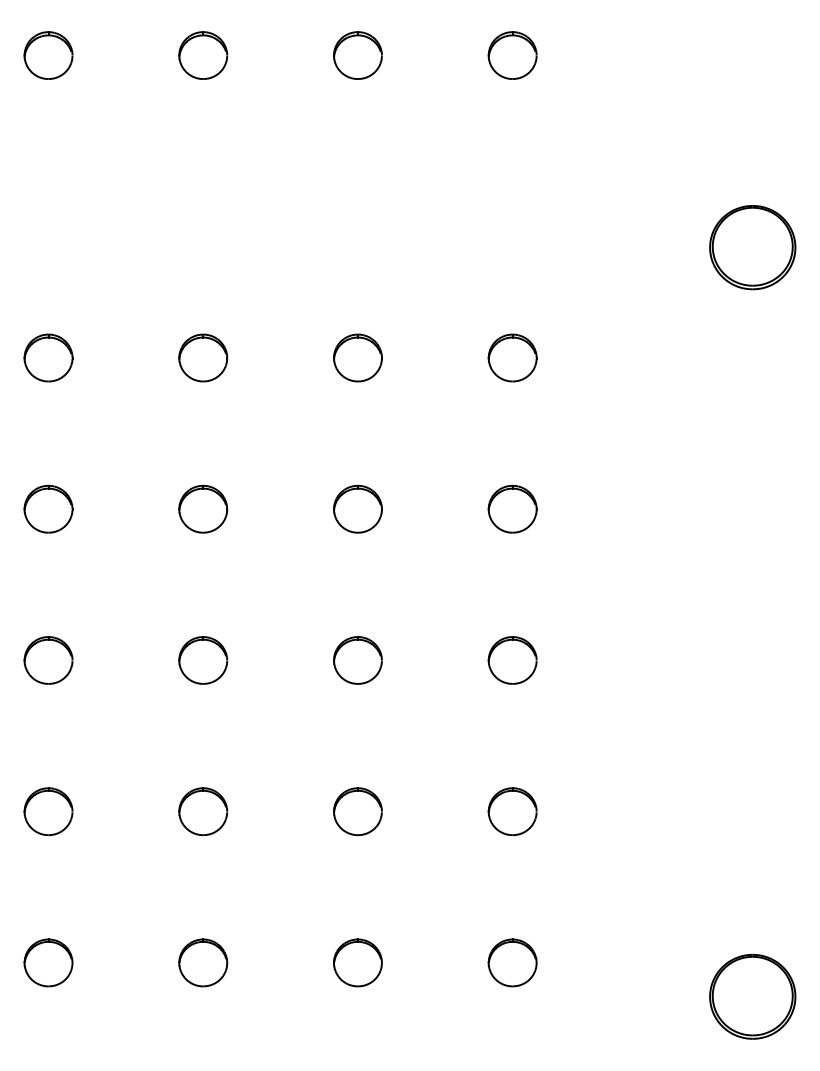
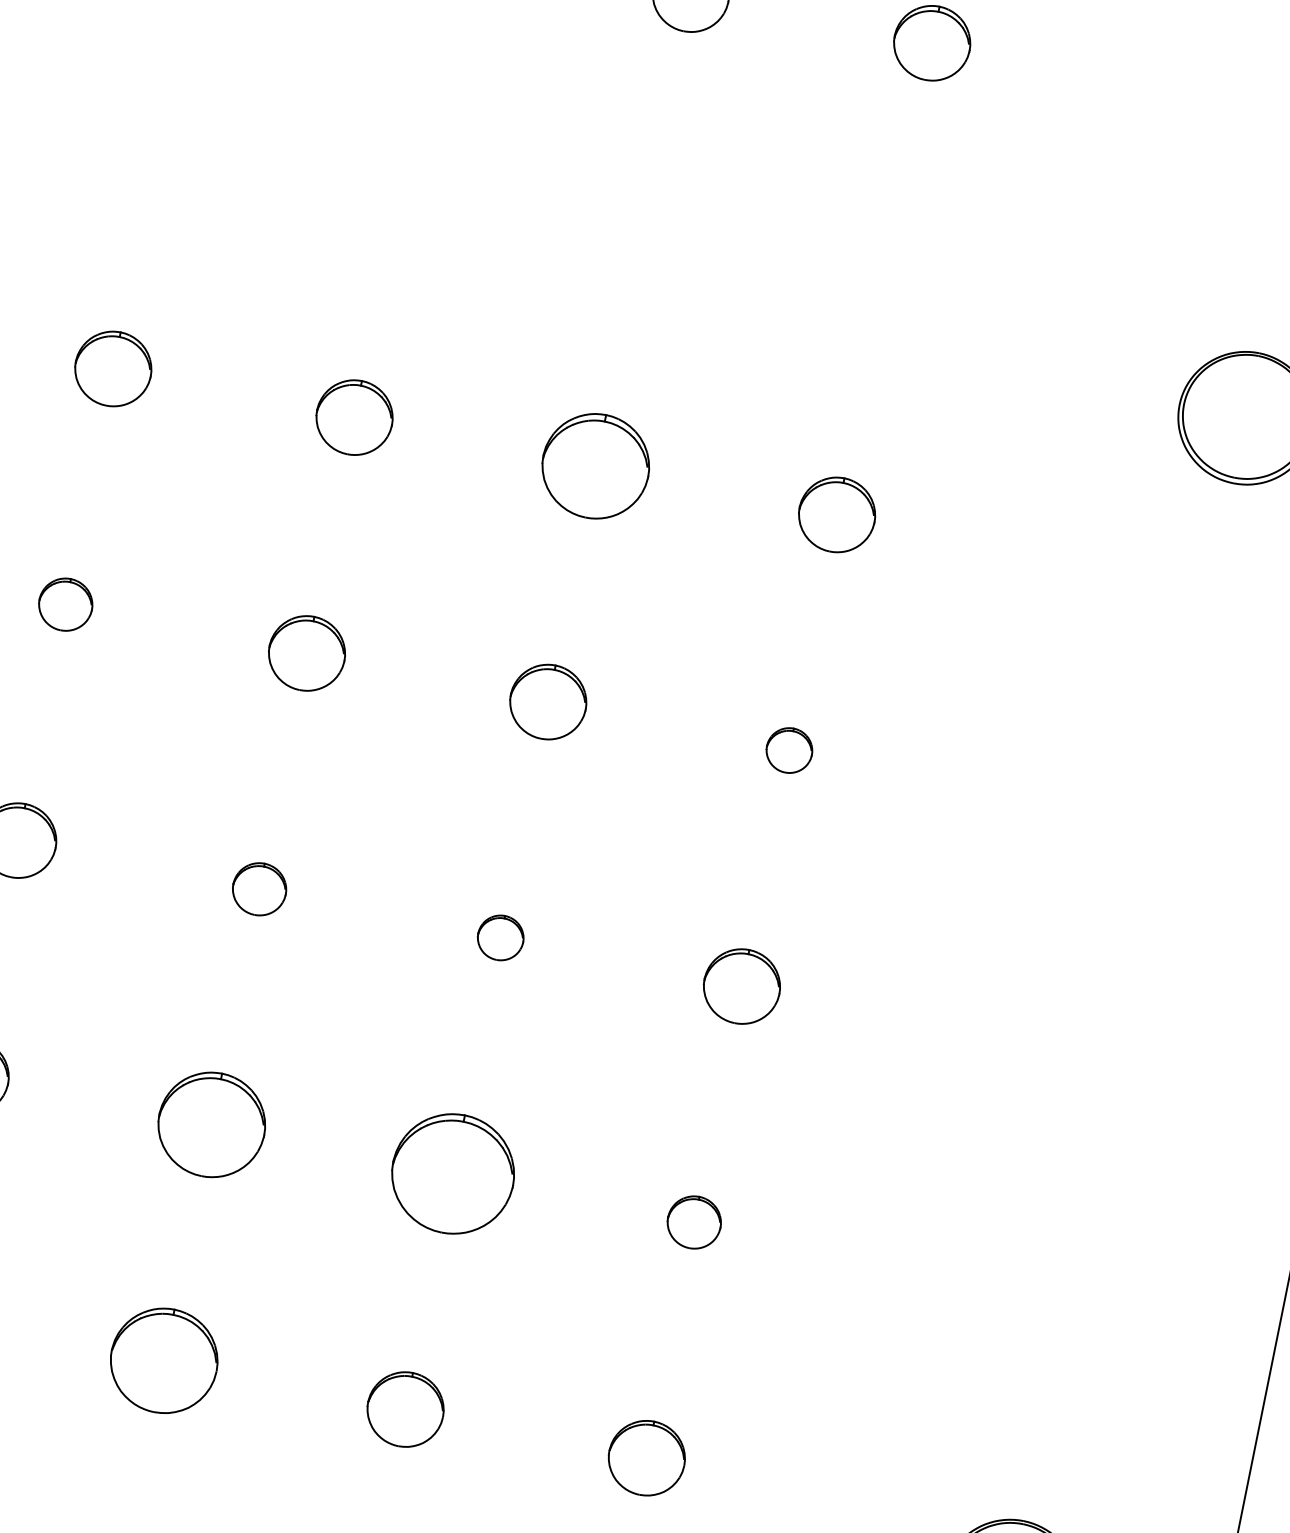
part: (357, 357) -> (595, 465), size x1.4
part: (48, 508) -> (65, 603), size x0.7
part: (512, 508) -> (789, 749), size x0.6
part: (203, 660) -> (259, 889), size x0.7
part: (357, 660) -> (499, 937), size x0.6
part: (203, 811) -> (212, 1124), size x1.4
part: (357, 811) -> (452, 1173), size x1.6
part: (512, 811) -> (694, 1222), size x0.7
part: (203, 962) -> (164, 1360), size x1.4

